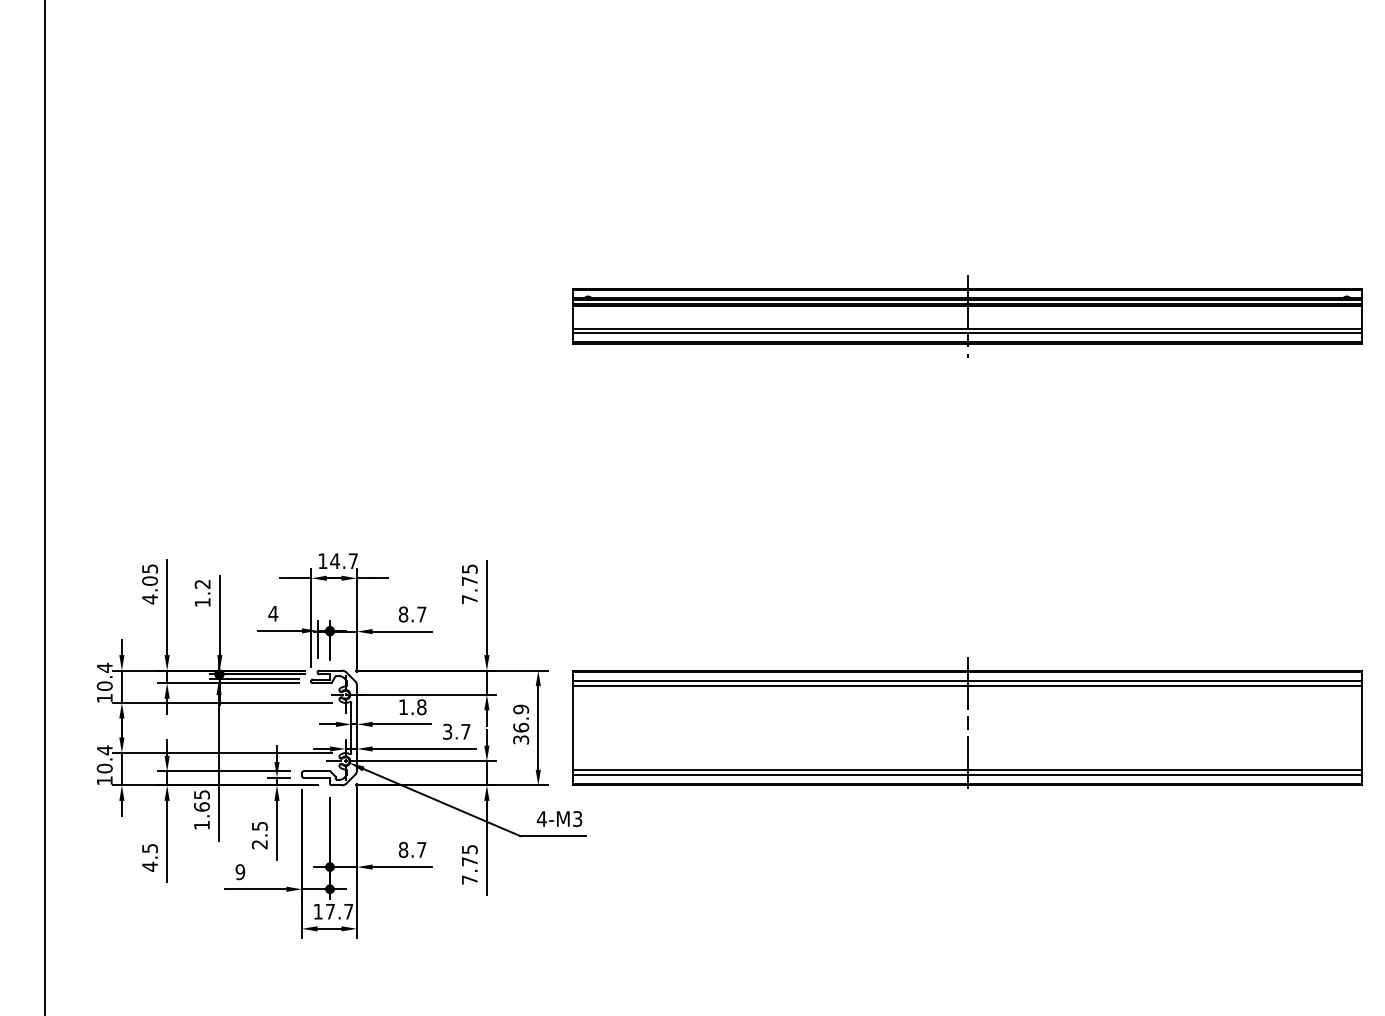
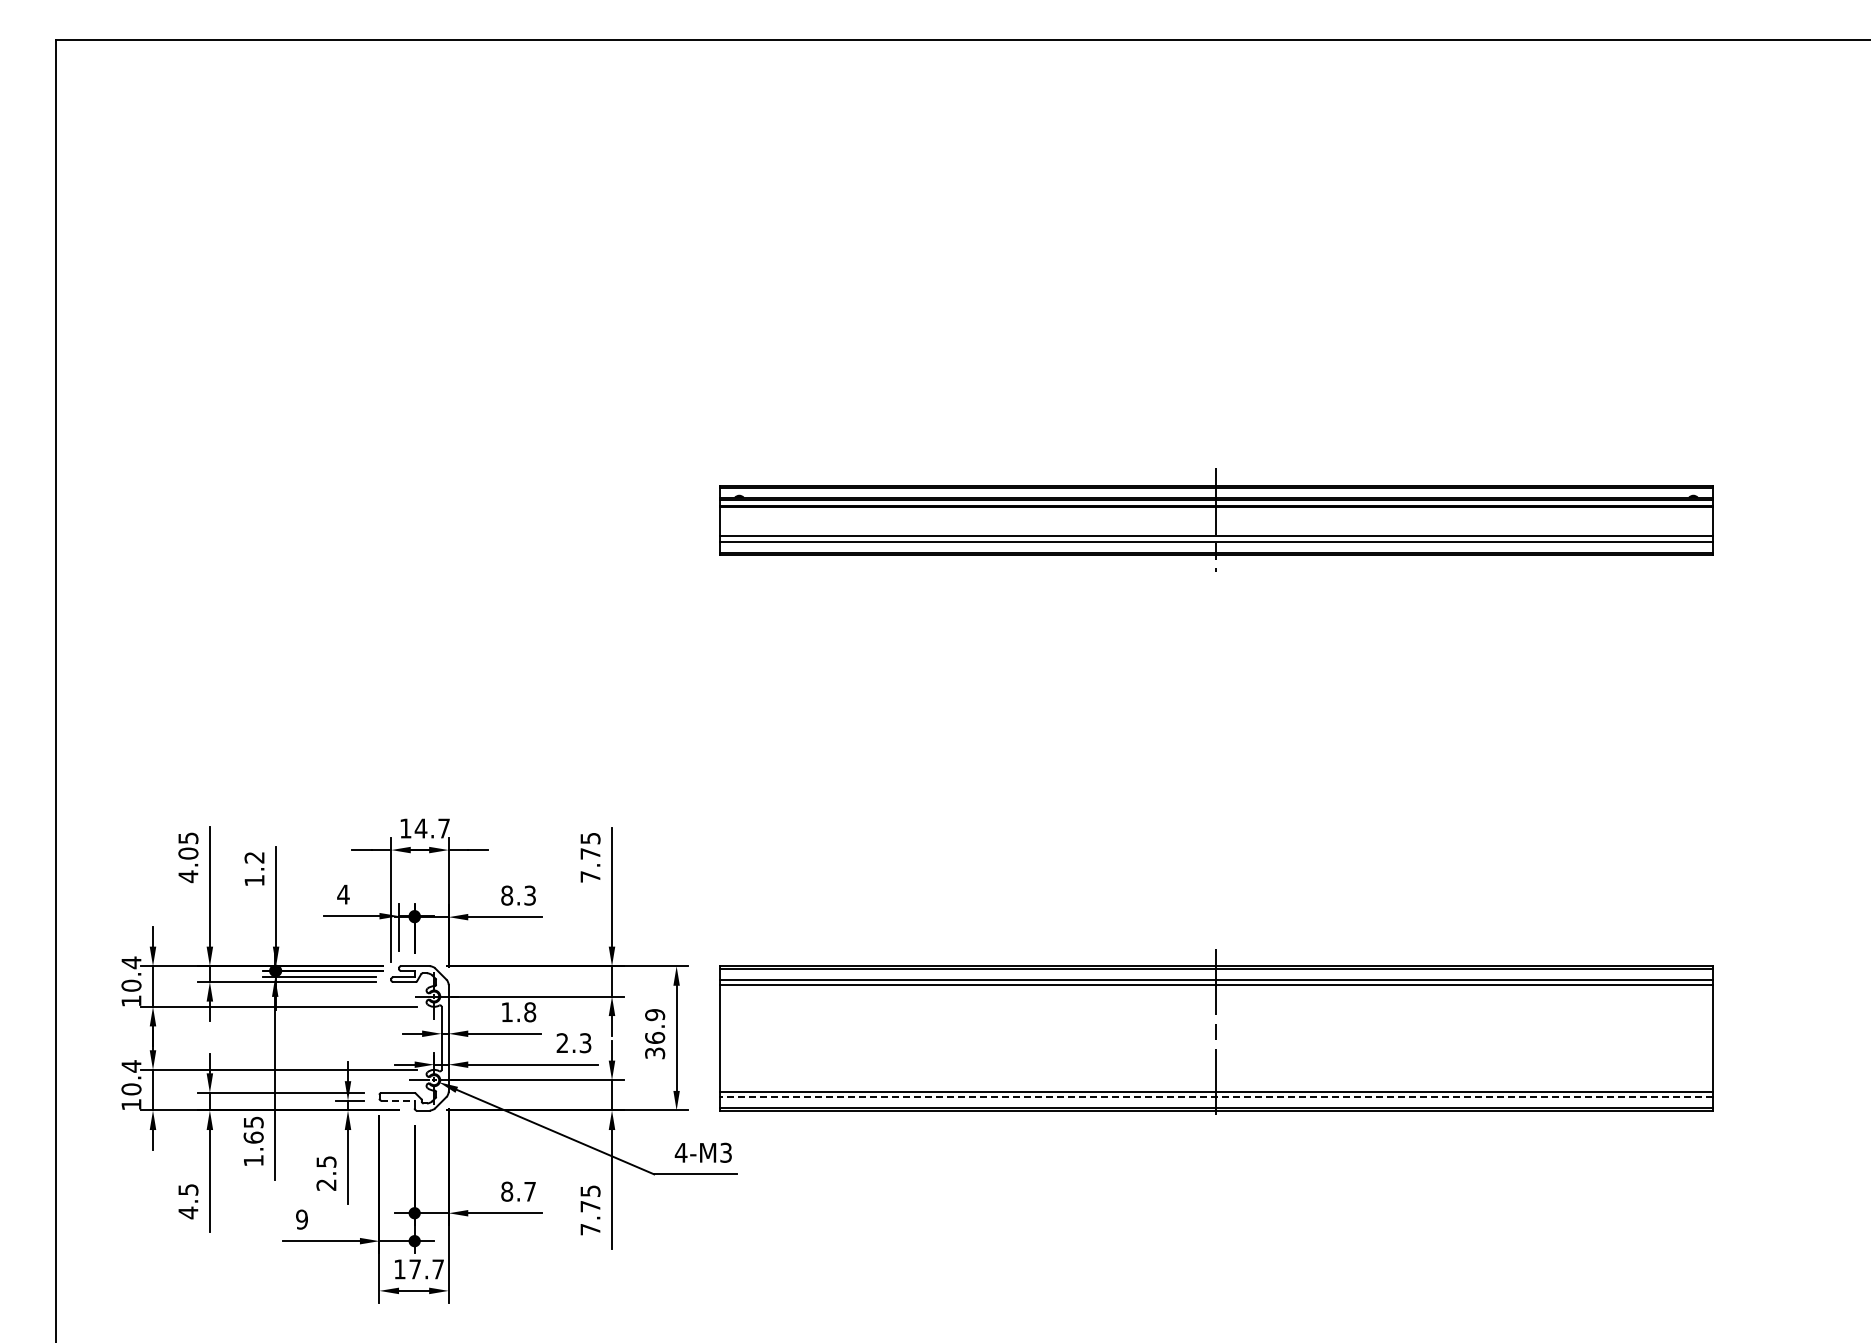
text: (421, 614) -> (529, 895), 8.7 -> 8.3
text: (456, 732) -> (573, 1043), 3.7 -> 2.3
line: (967, 775) -> (1216, 1097), solid -> dashed
line: (317, 777) -> (398, 1100), solid -> dashed

